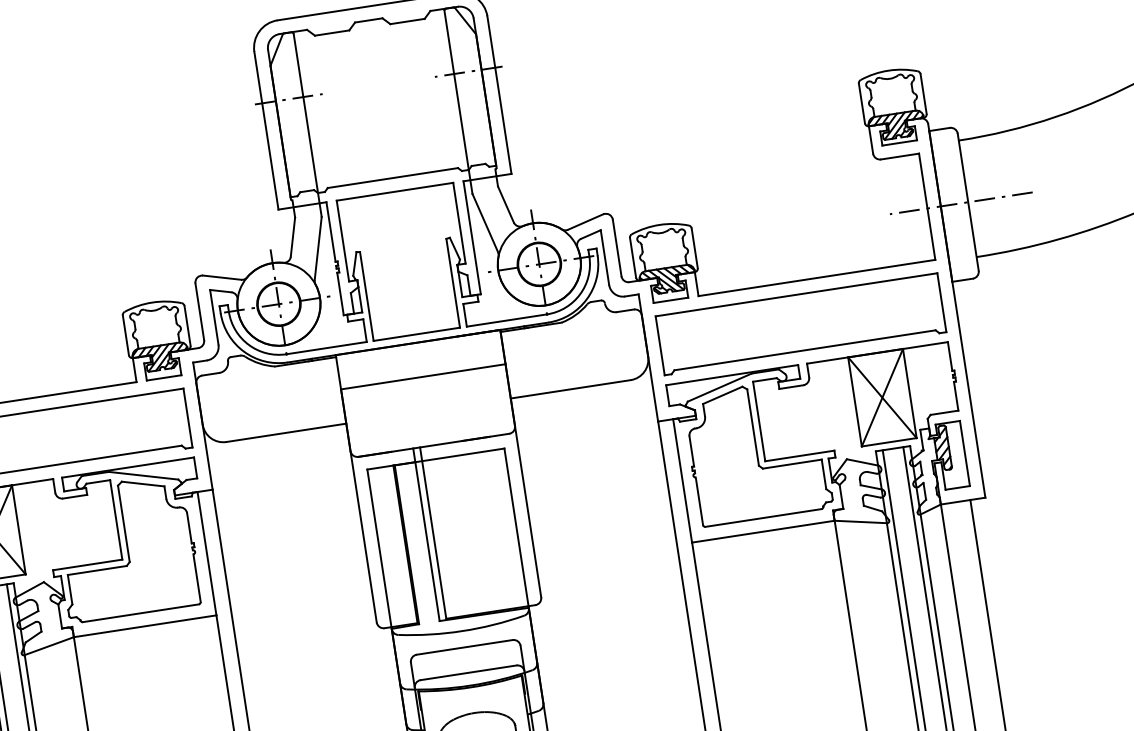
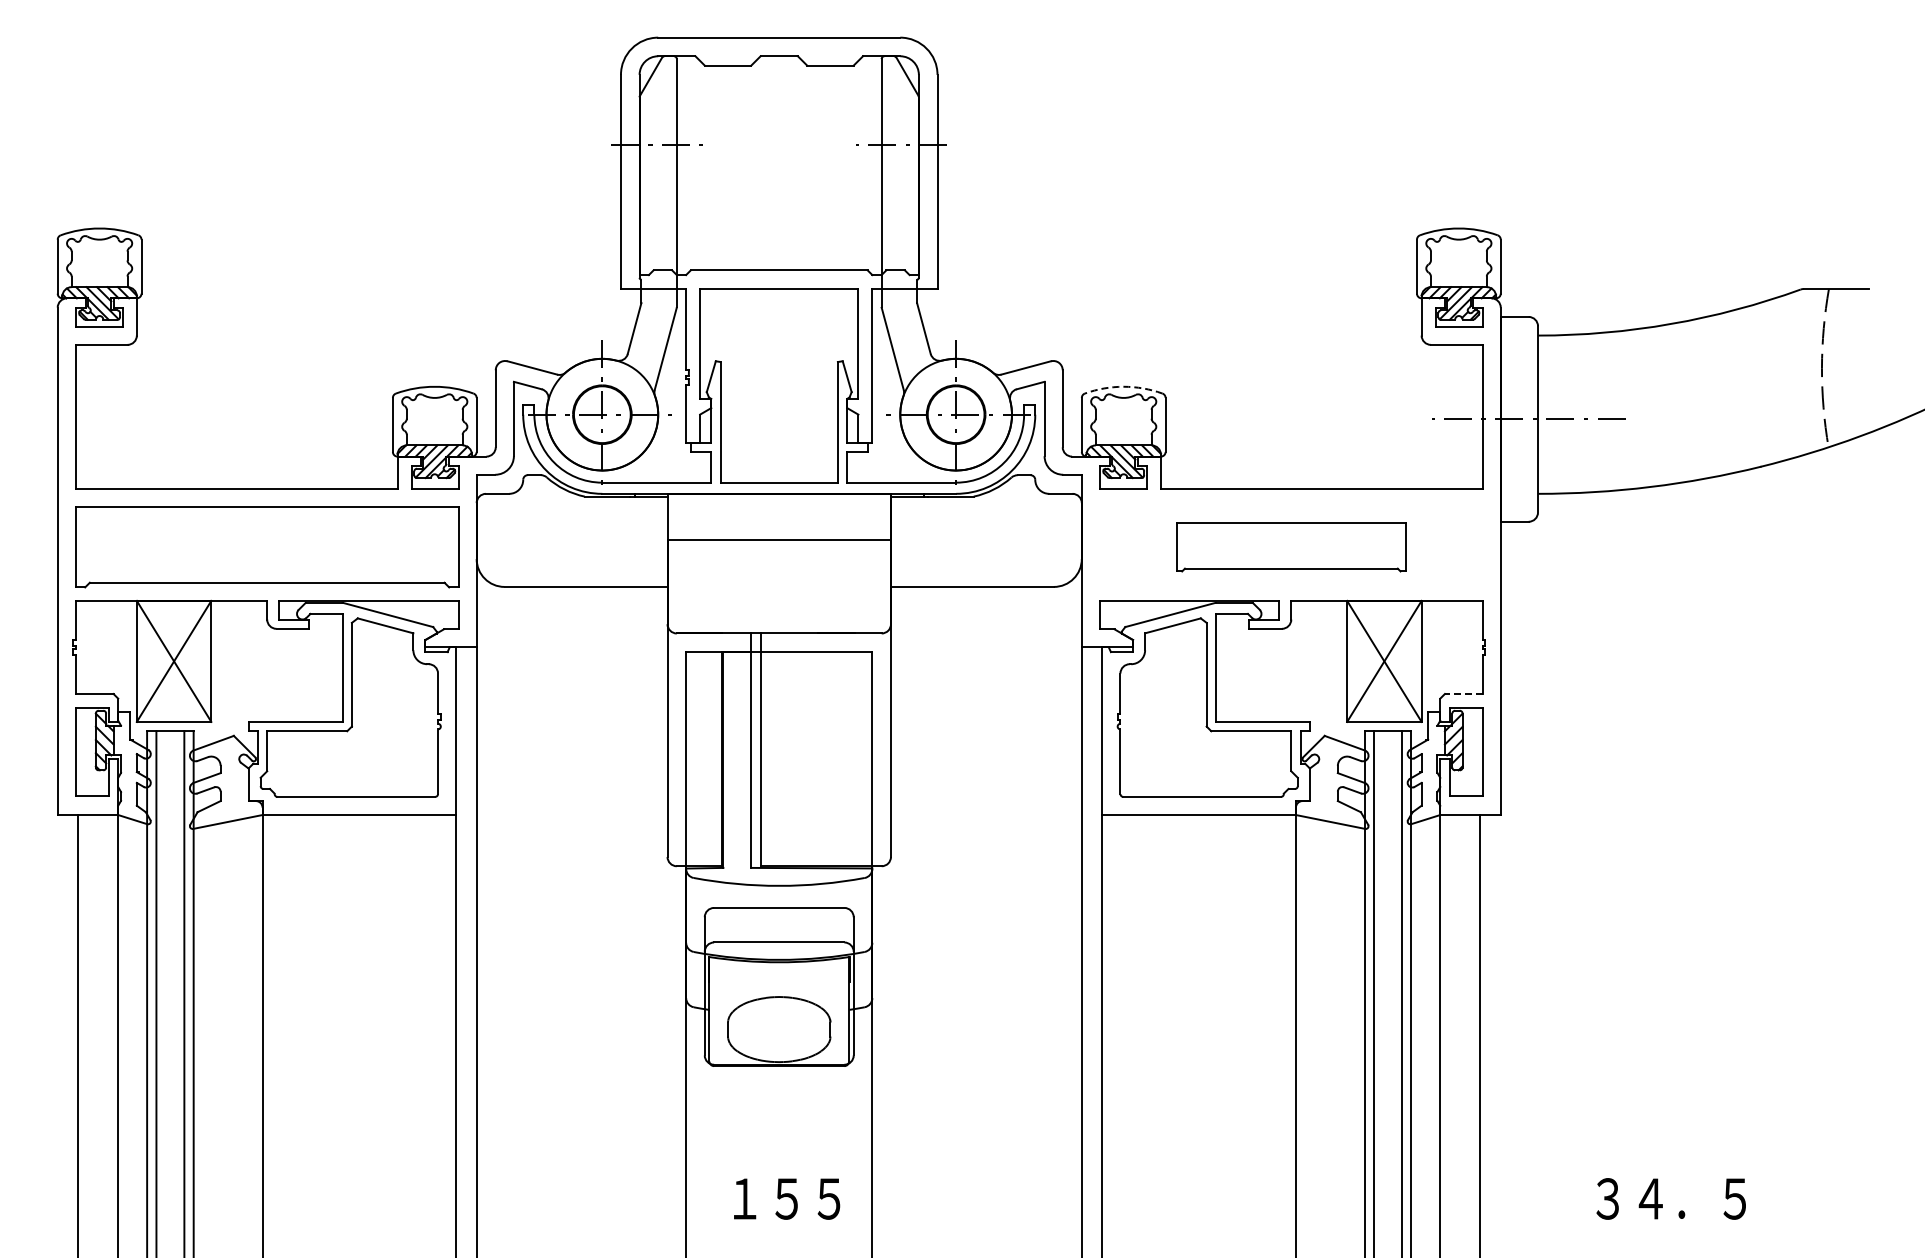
arc: (659, 224) -> (1123, 386), solid -> dashed
part: (801, 324) -> (1291, 547), size x0.6
line: (944, 413) -> (1463, 694), solid -> dashed

